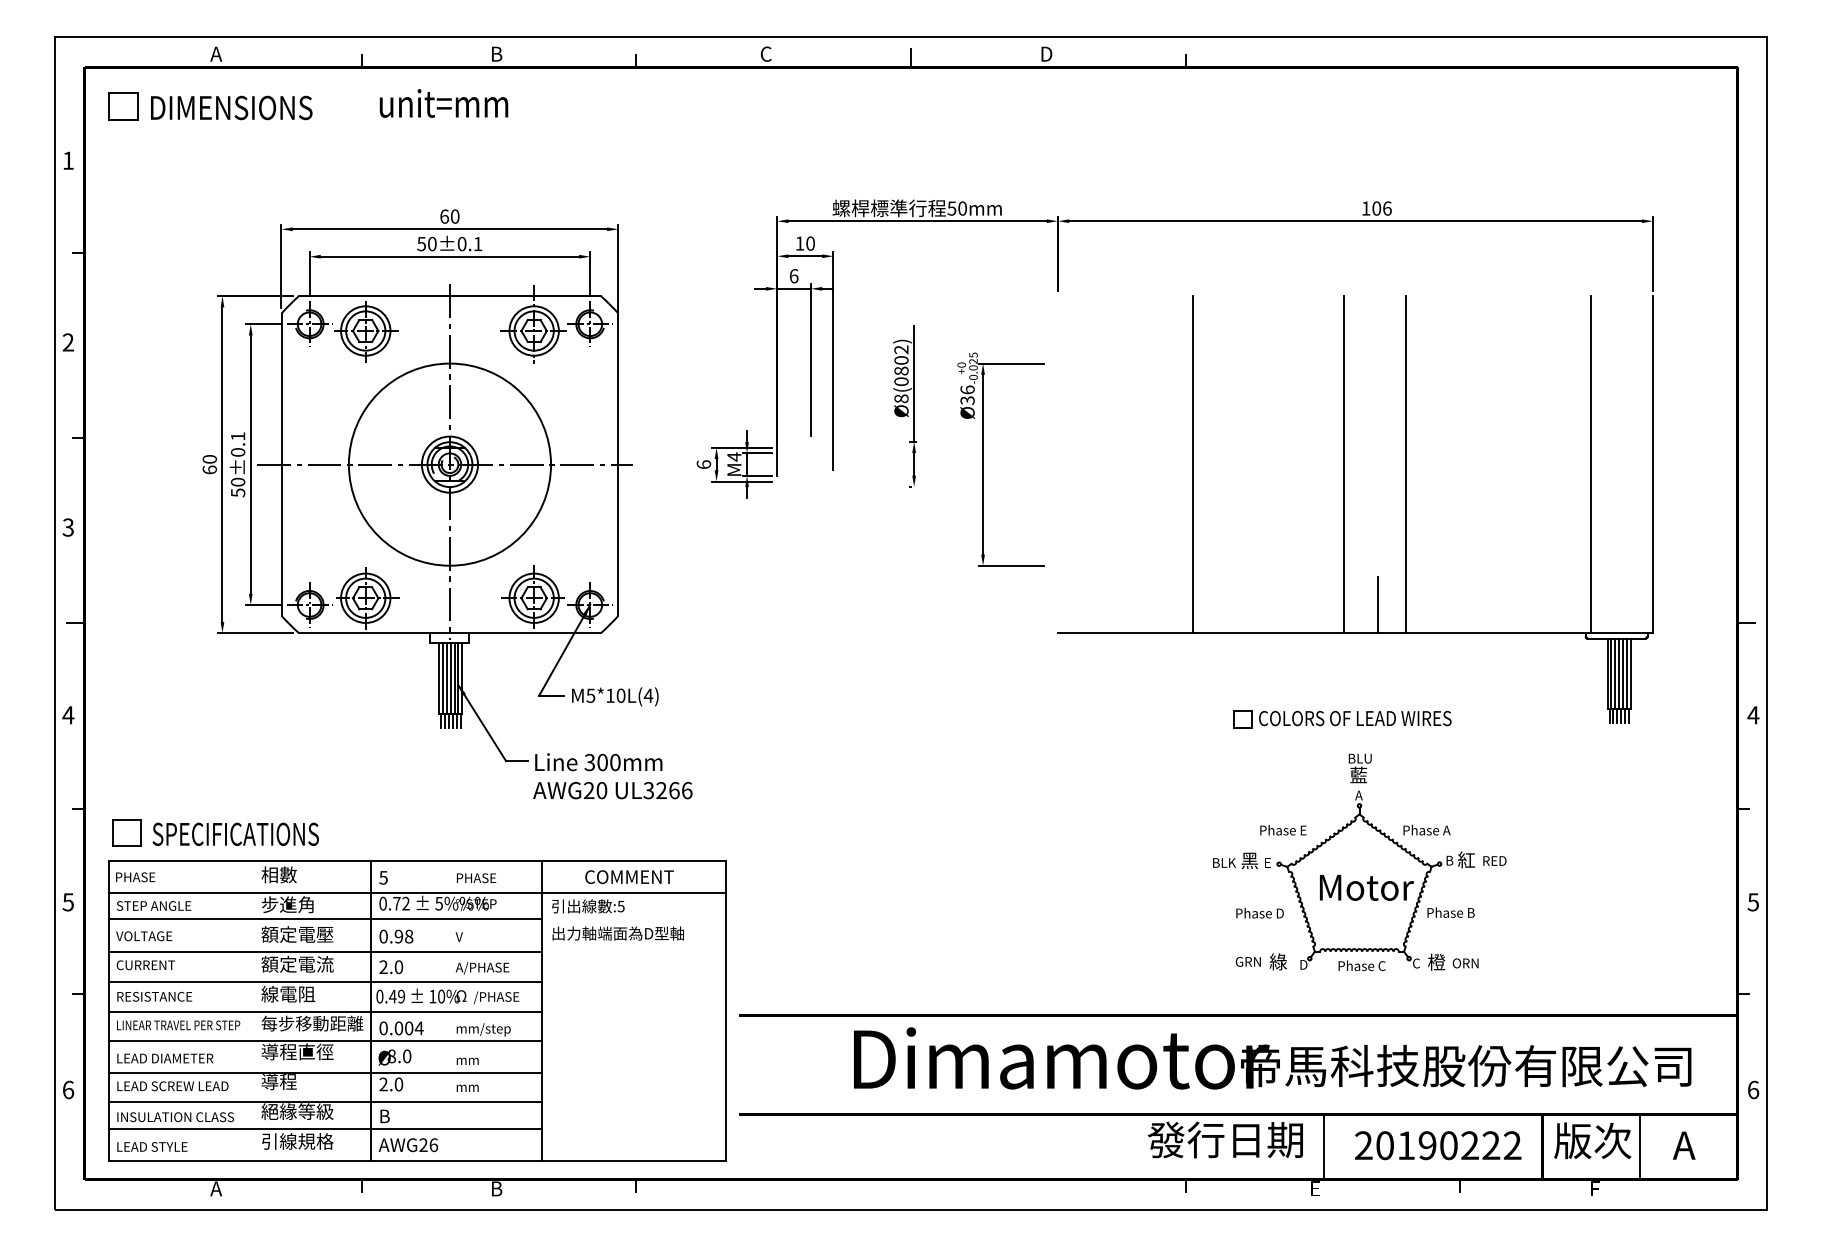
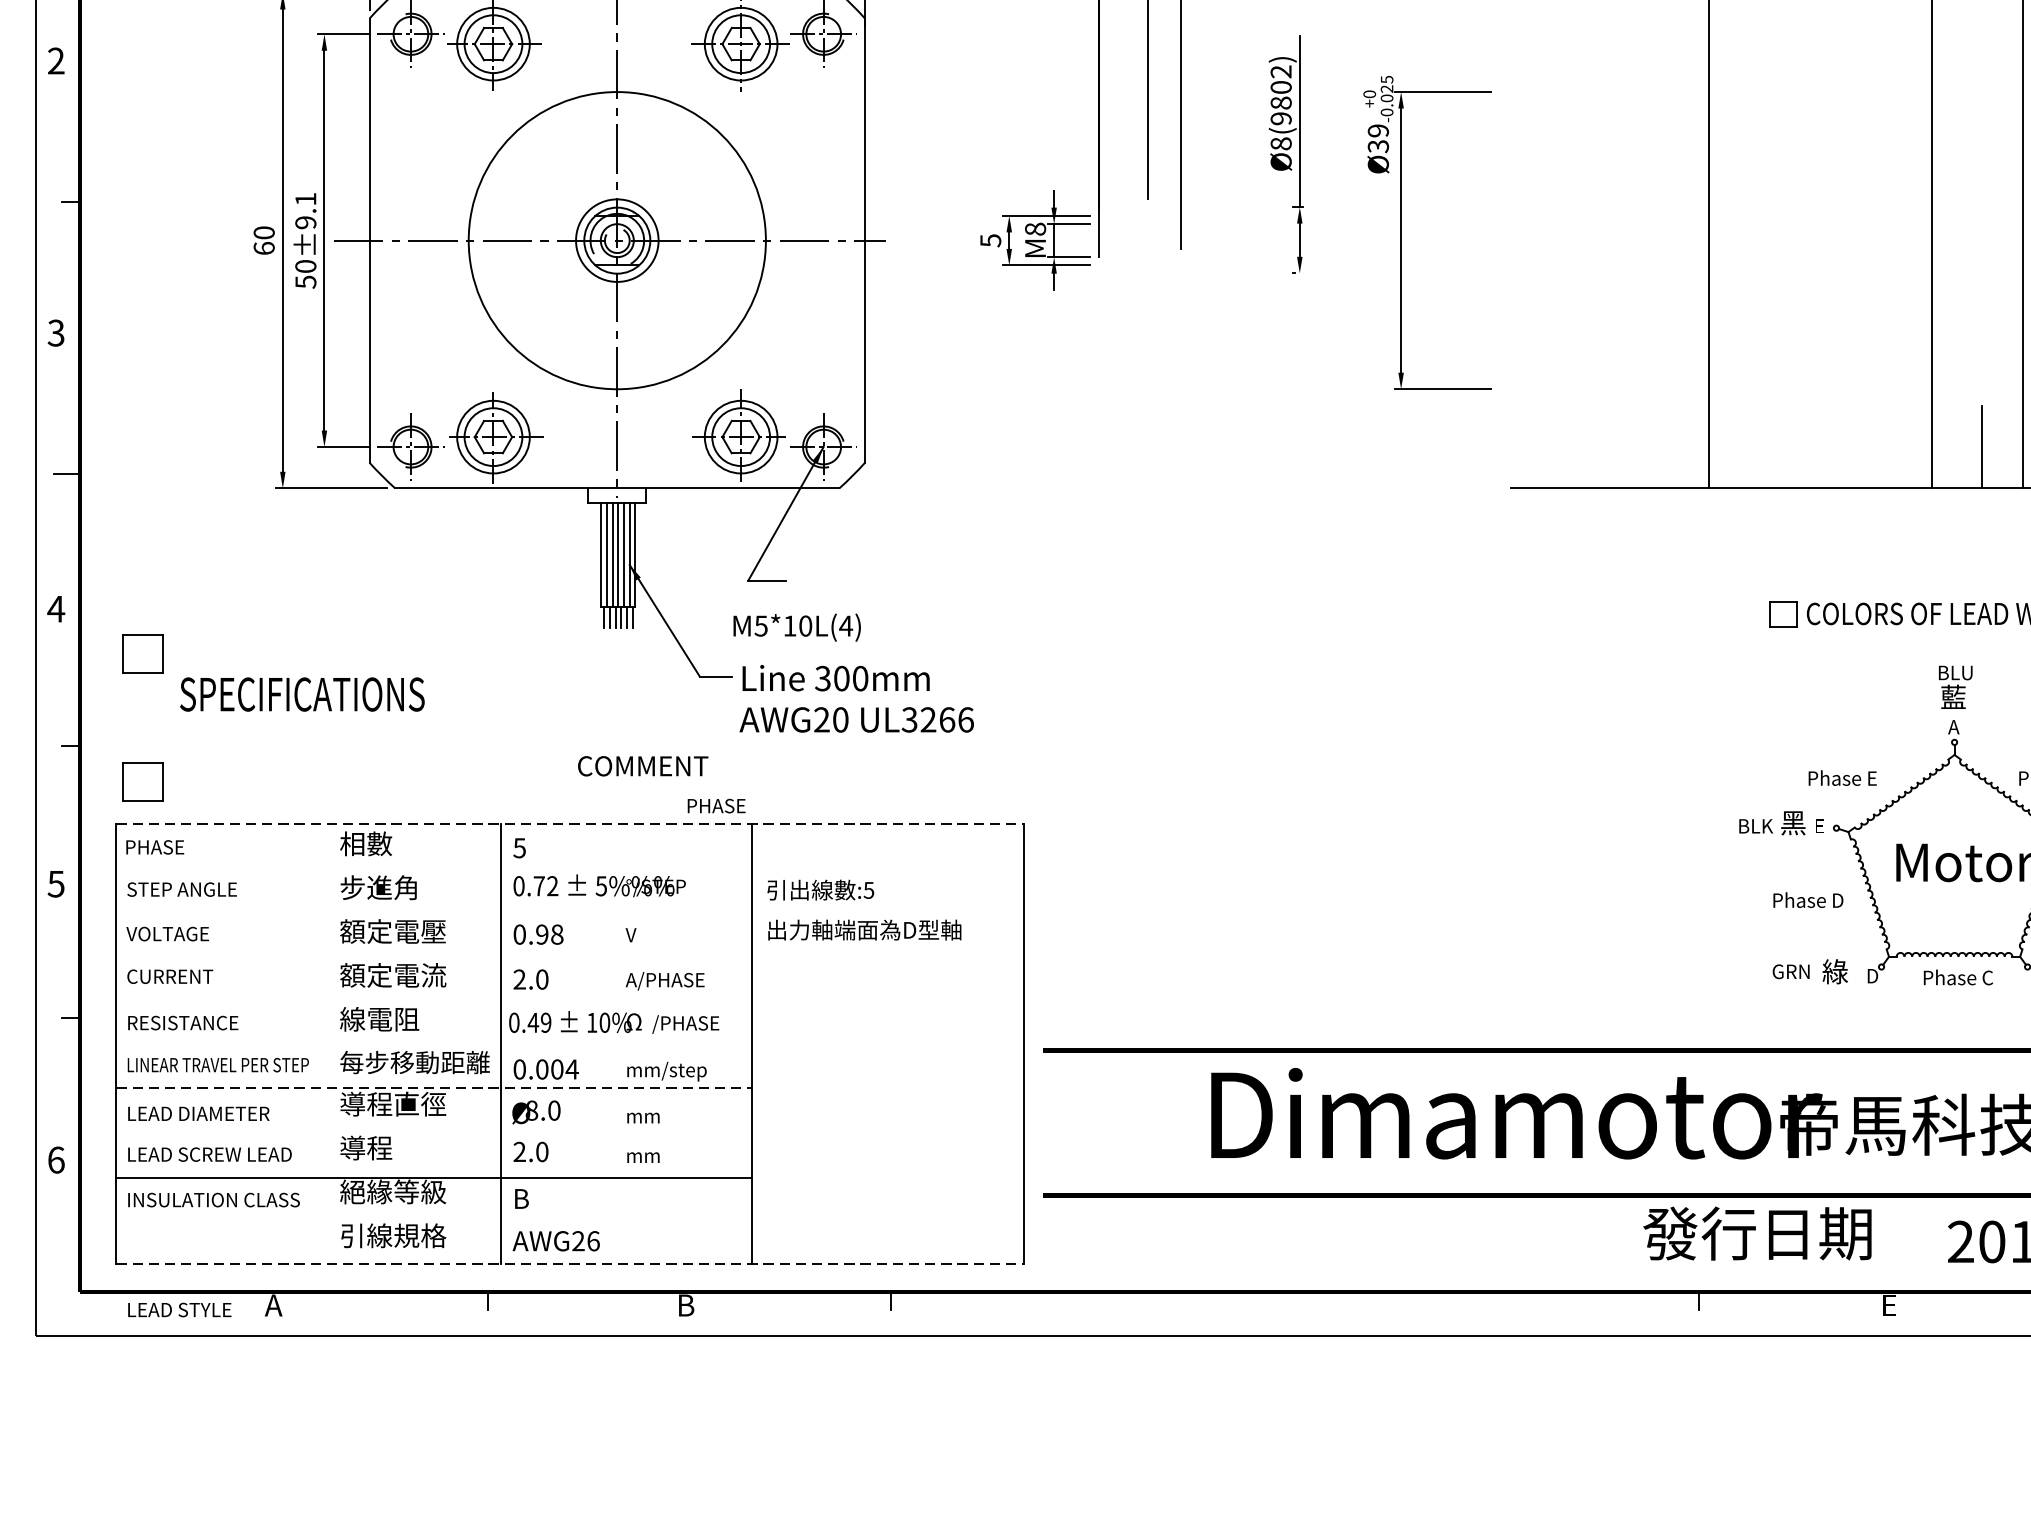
text: (901, 381) -> (1281, 118), Ø8(0802) -> Ø8(9802)
text: (967, 389) -> (1378, 130), Ø36 -> Ø39
text: (238, 452) -> (306, 222), 50±0.1 -> 50±9.1
text: (734, 456) -> (1035, 228), M4 -> M8
text: (703, 464) -> (990, 240), 6 -> 5
text: (615, 696) -> (797, 627), moved
part: (126, 745) -> (141, 653), added
text: (235, 833) -> (301, 693), moved
line: (417, 861) -> (569, 824), solid -> dashed
text: (629, 876) -> (643, 765), moved
text: (476, 878) -> (716, 806), moved
line: (417, 893) -> (569, 871), removed
line: (325, 918) -> (434, 907), removed
line: (325, 951) -> (434, 956), removed
line: (325, 982) -> (434, 1002), removed
line: (325, 1011) -> (434, 1044), removed
line: (325, 1041) -> (434, 1088), solid -> dashed
line: (325, 1072) -> (434, 1134), removed
line: (325, 1129) -> (434, 1218), removed
text: (152, 1146) -> (179, 1309), moved
line: (1324, 1146) -> (1903, 1243), removed
line: (417, 1160) -> (569, 1263), solid -> dashed

